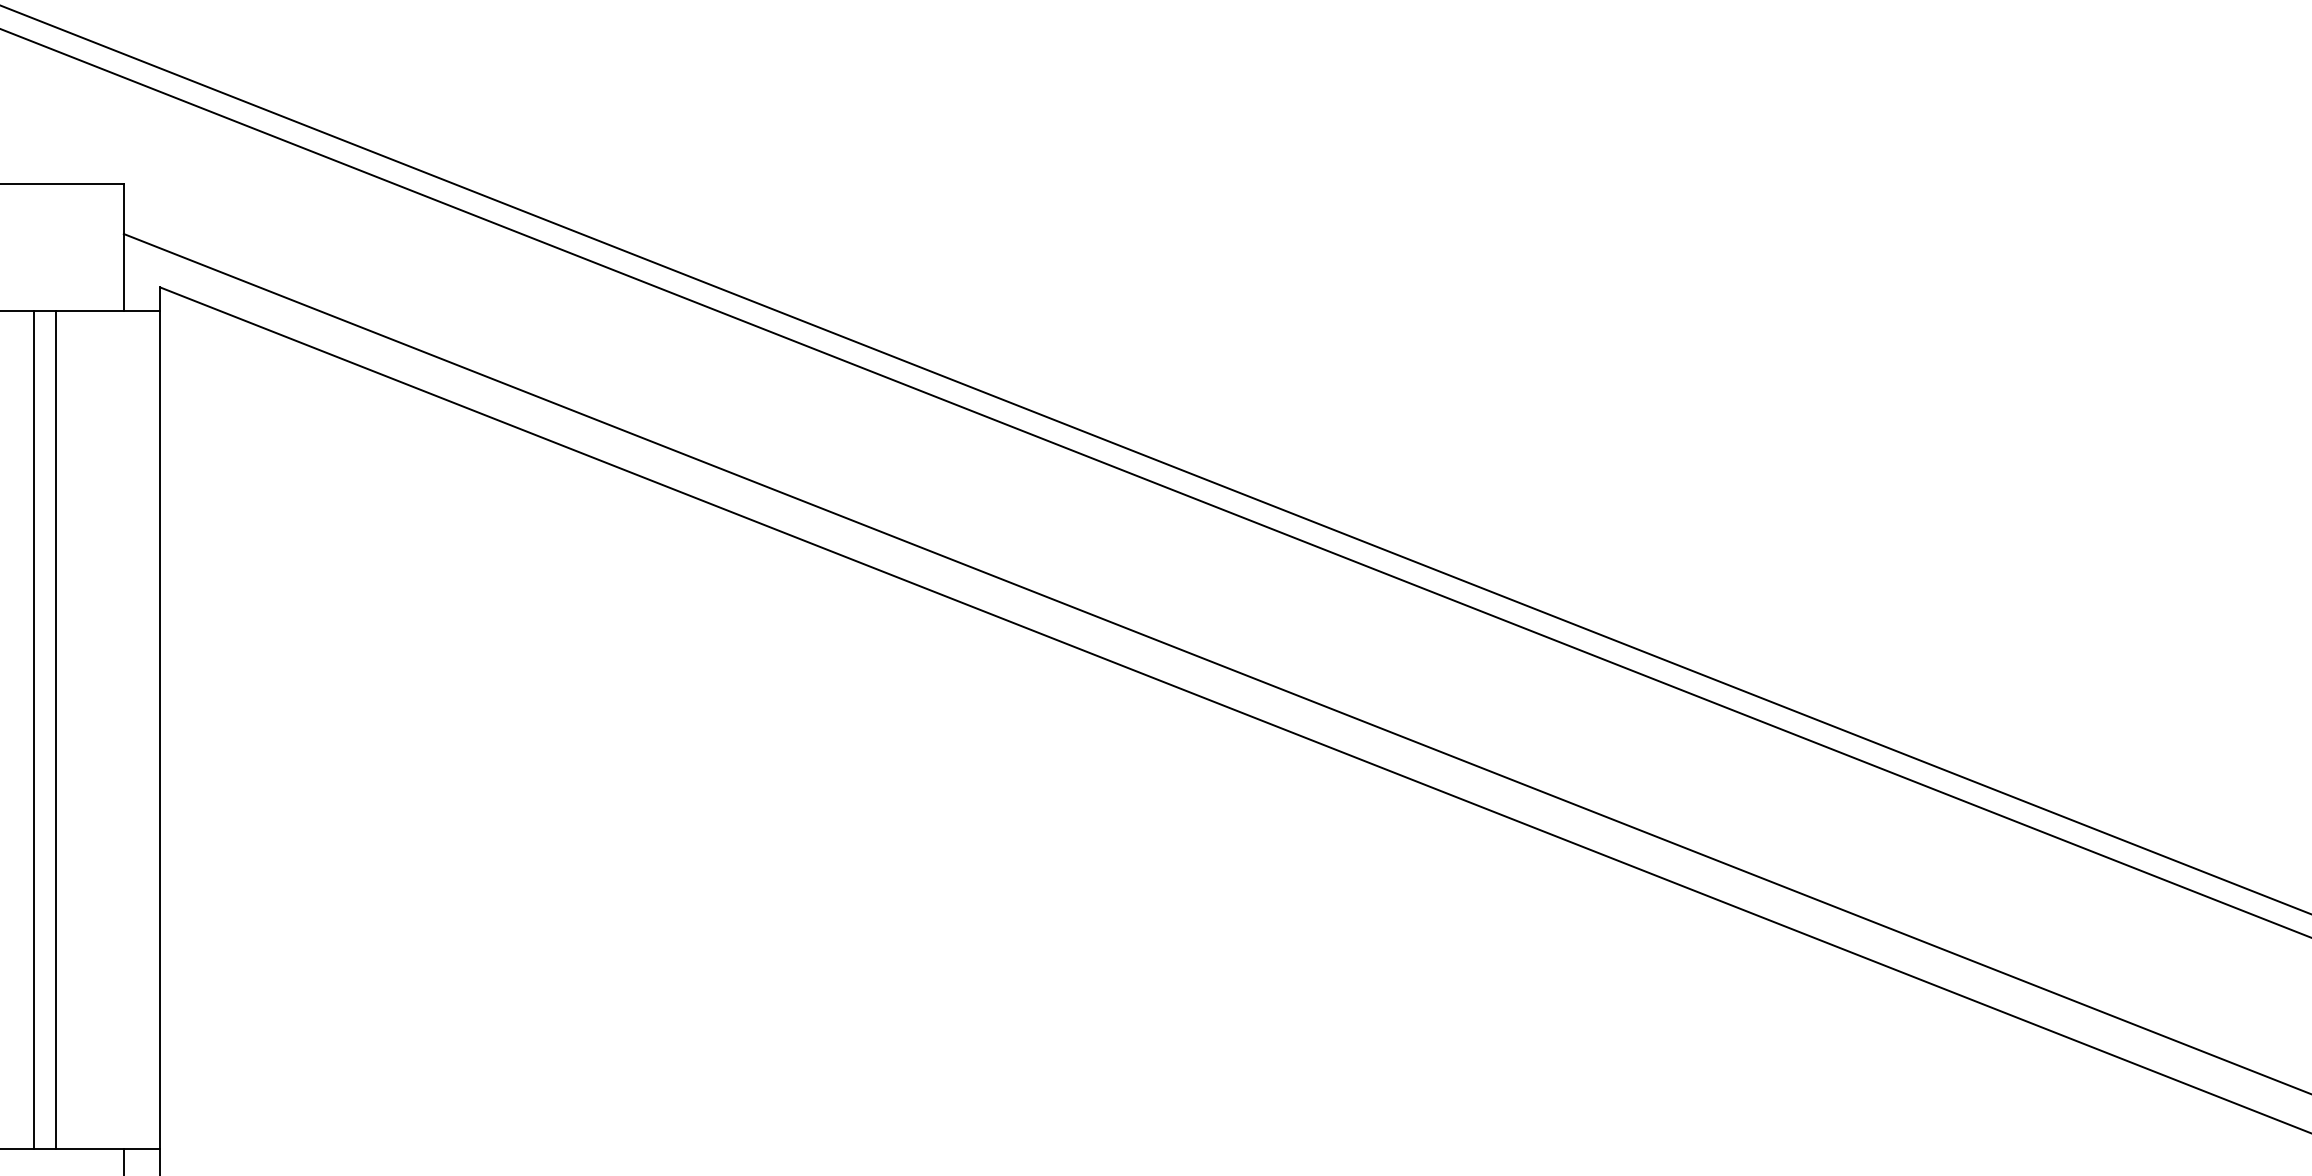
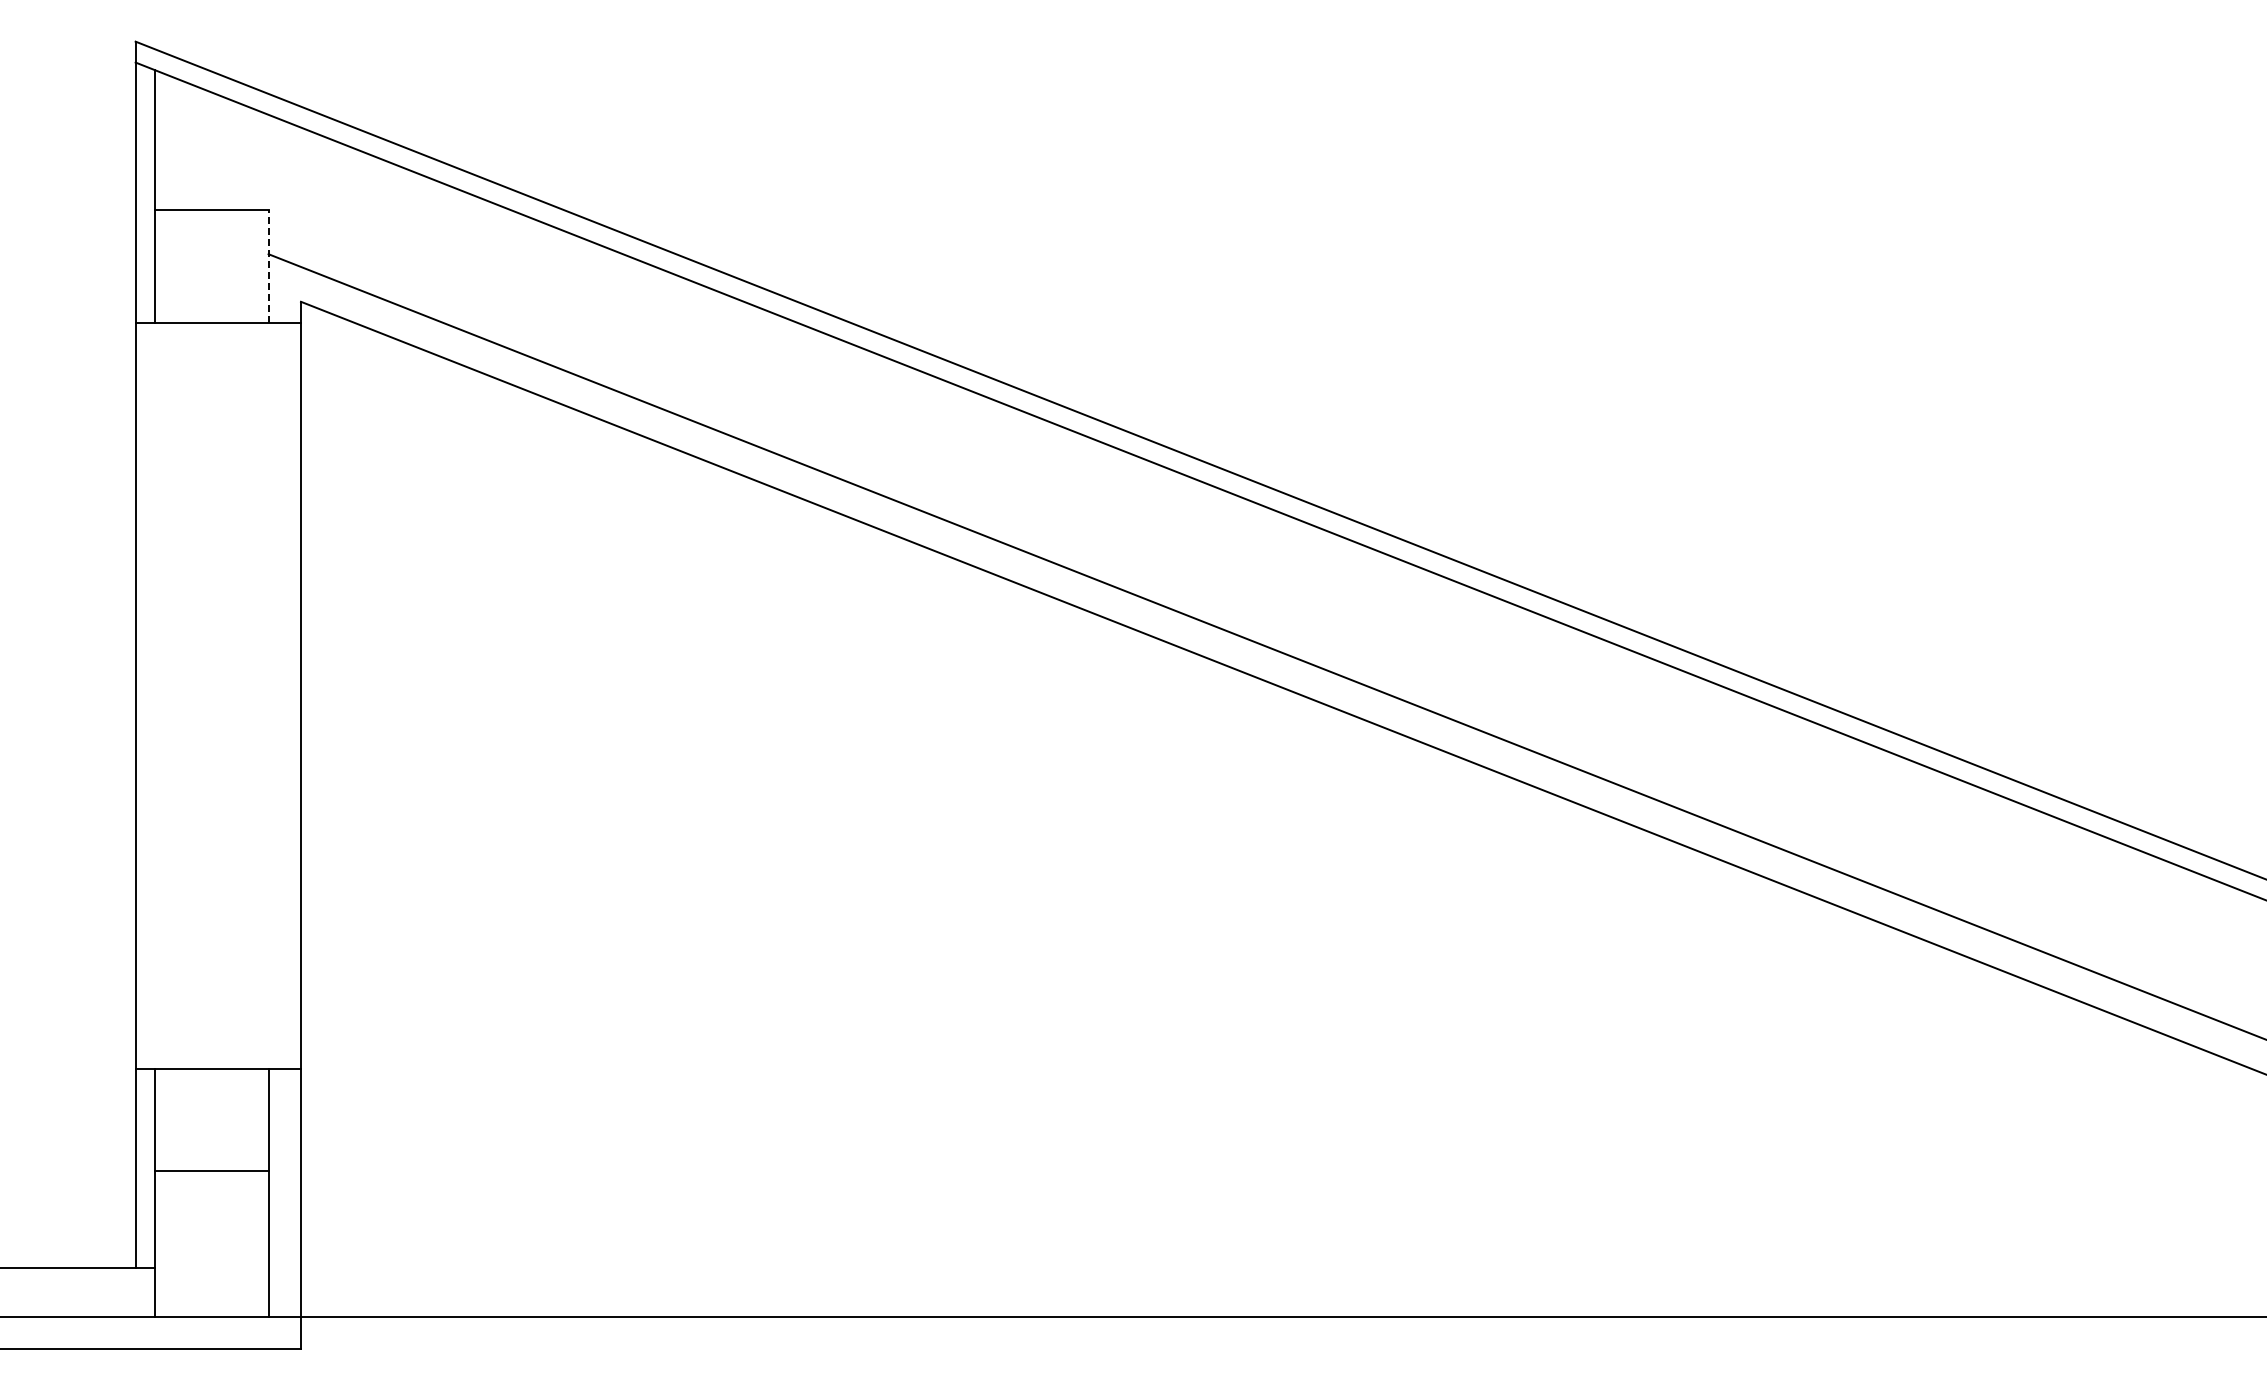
line: (123, 247) -> (268, 266), solid -> dashed
line: (33, 730) -> (188, 696), removed
line: (56, 730) -> (208, 696), removed

